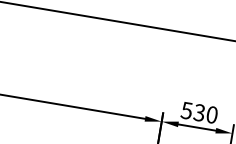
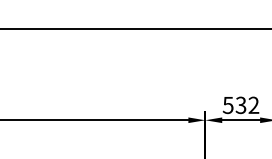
text: (211, 115) -> (253, 105), 530 -> 532

